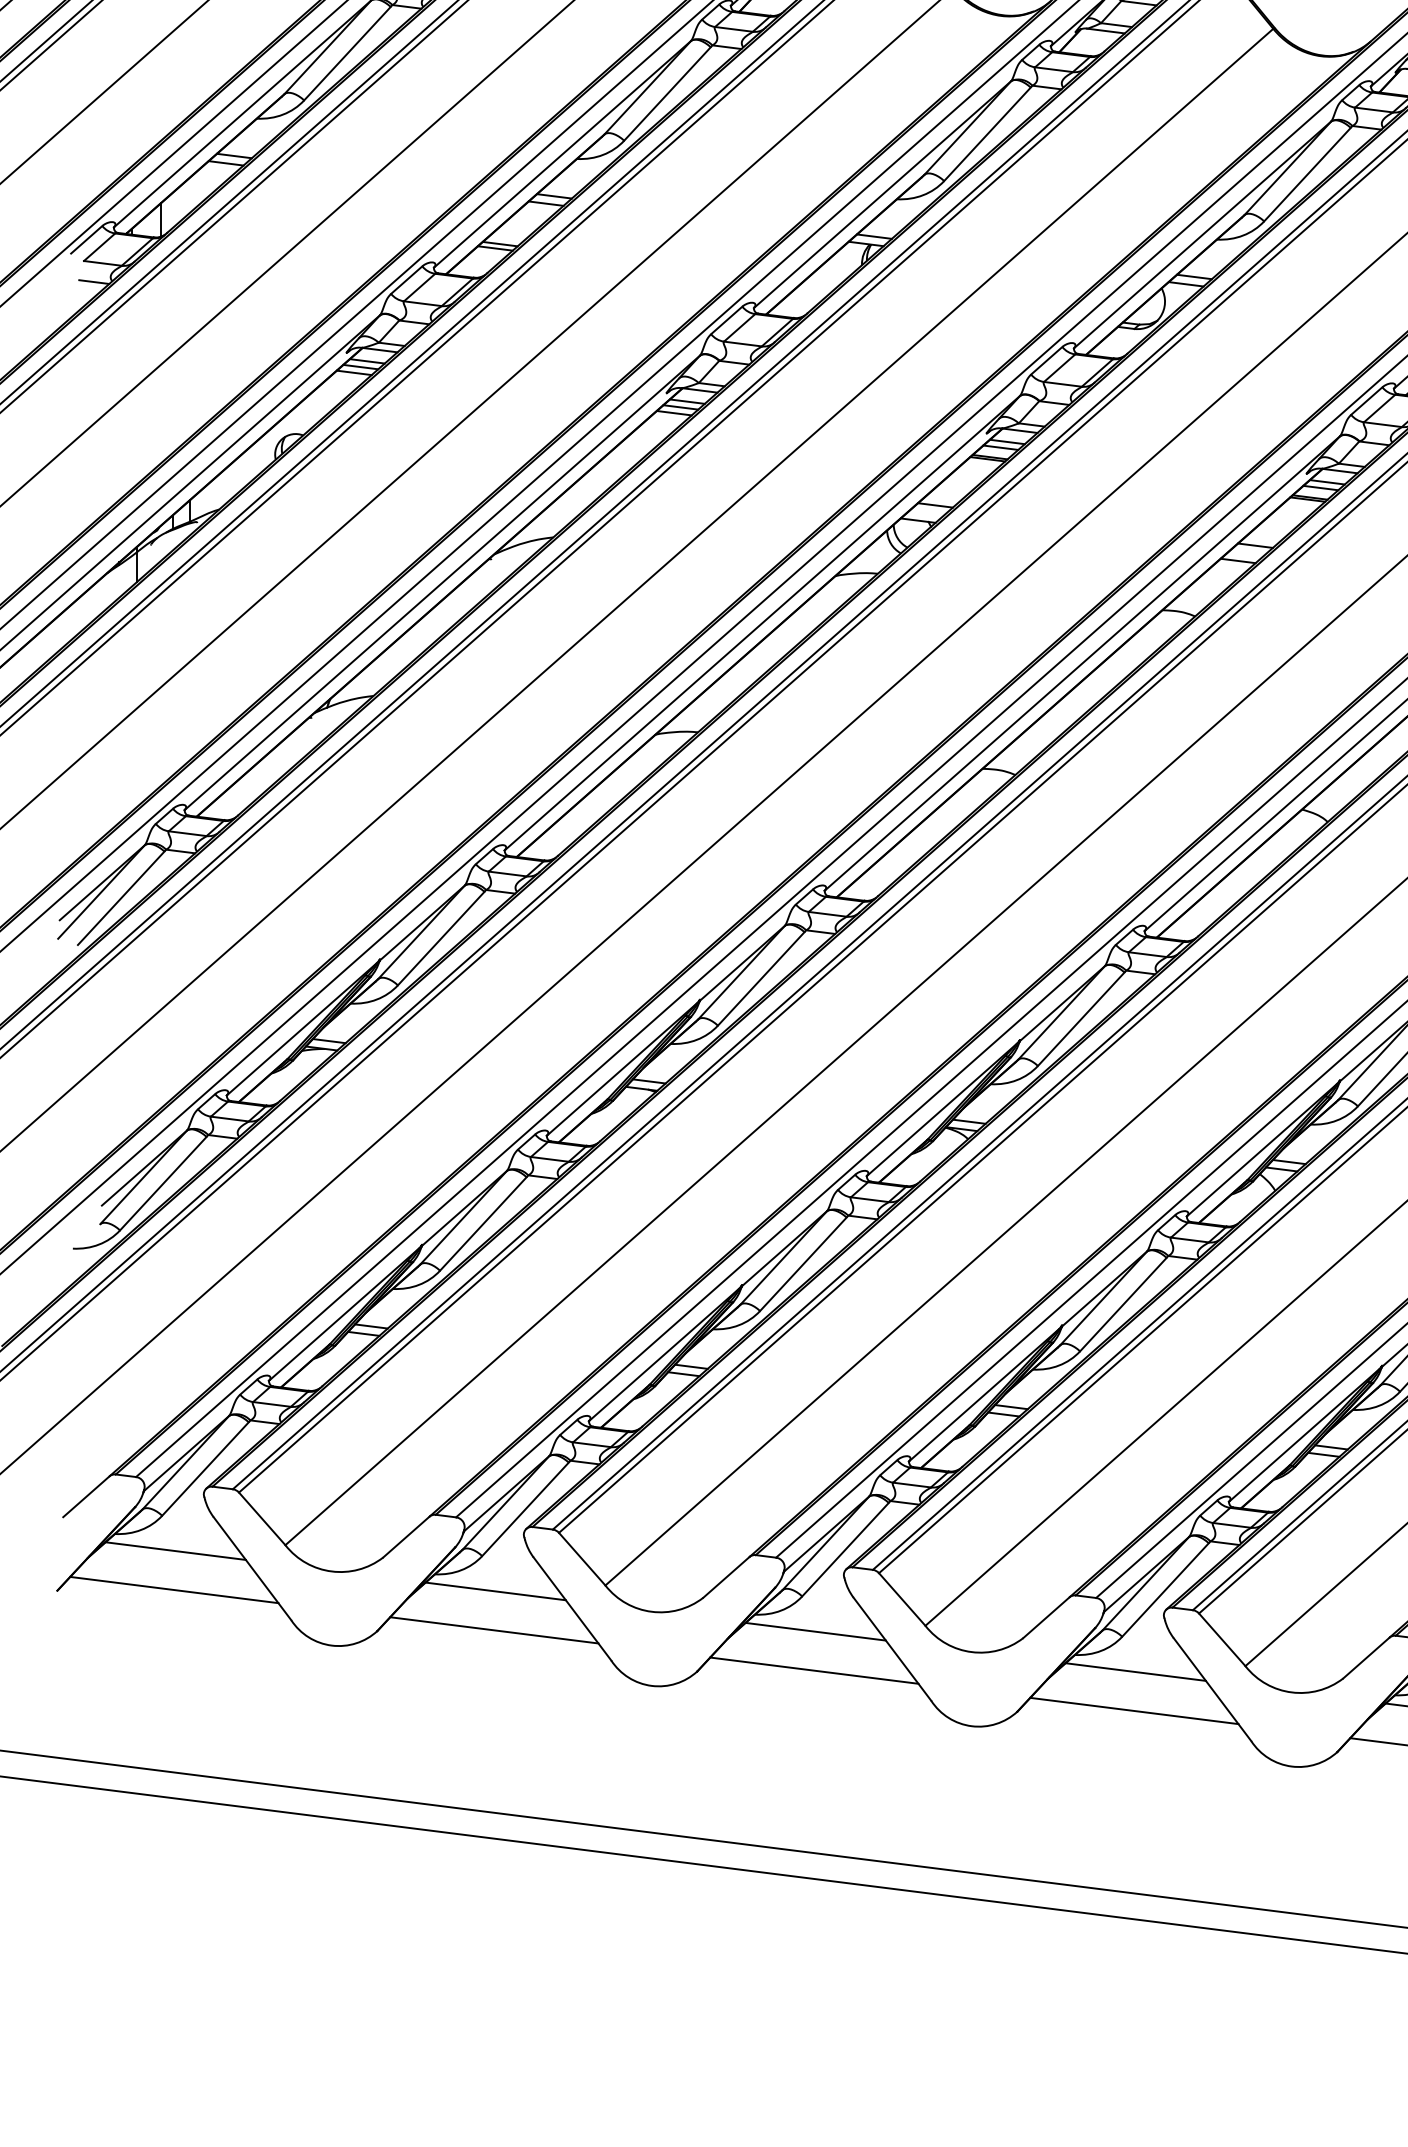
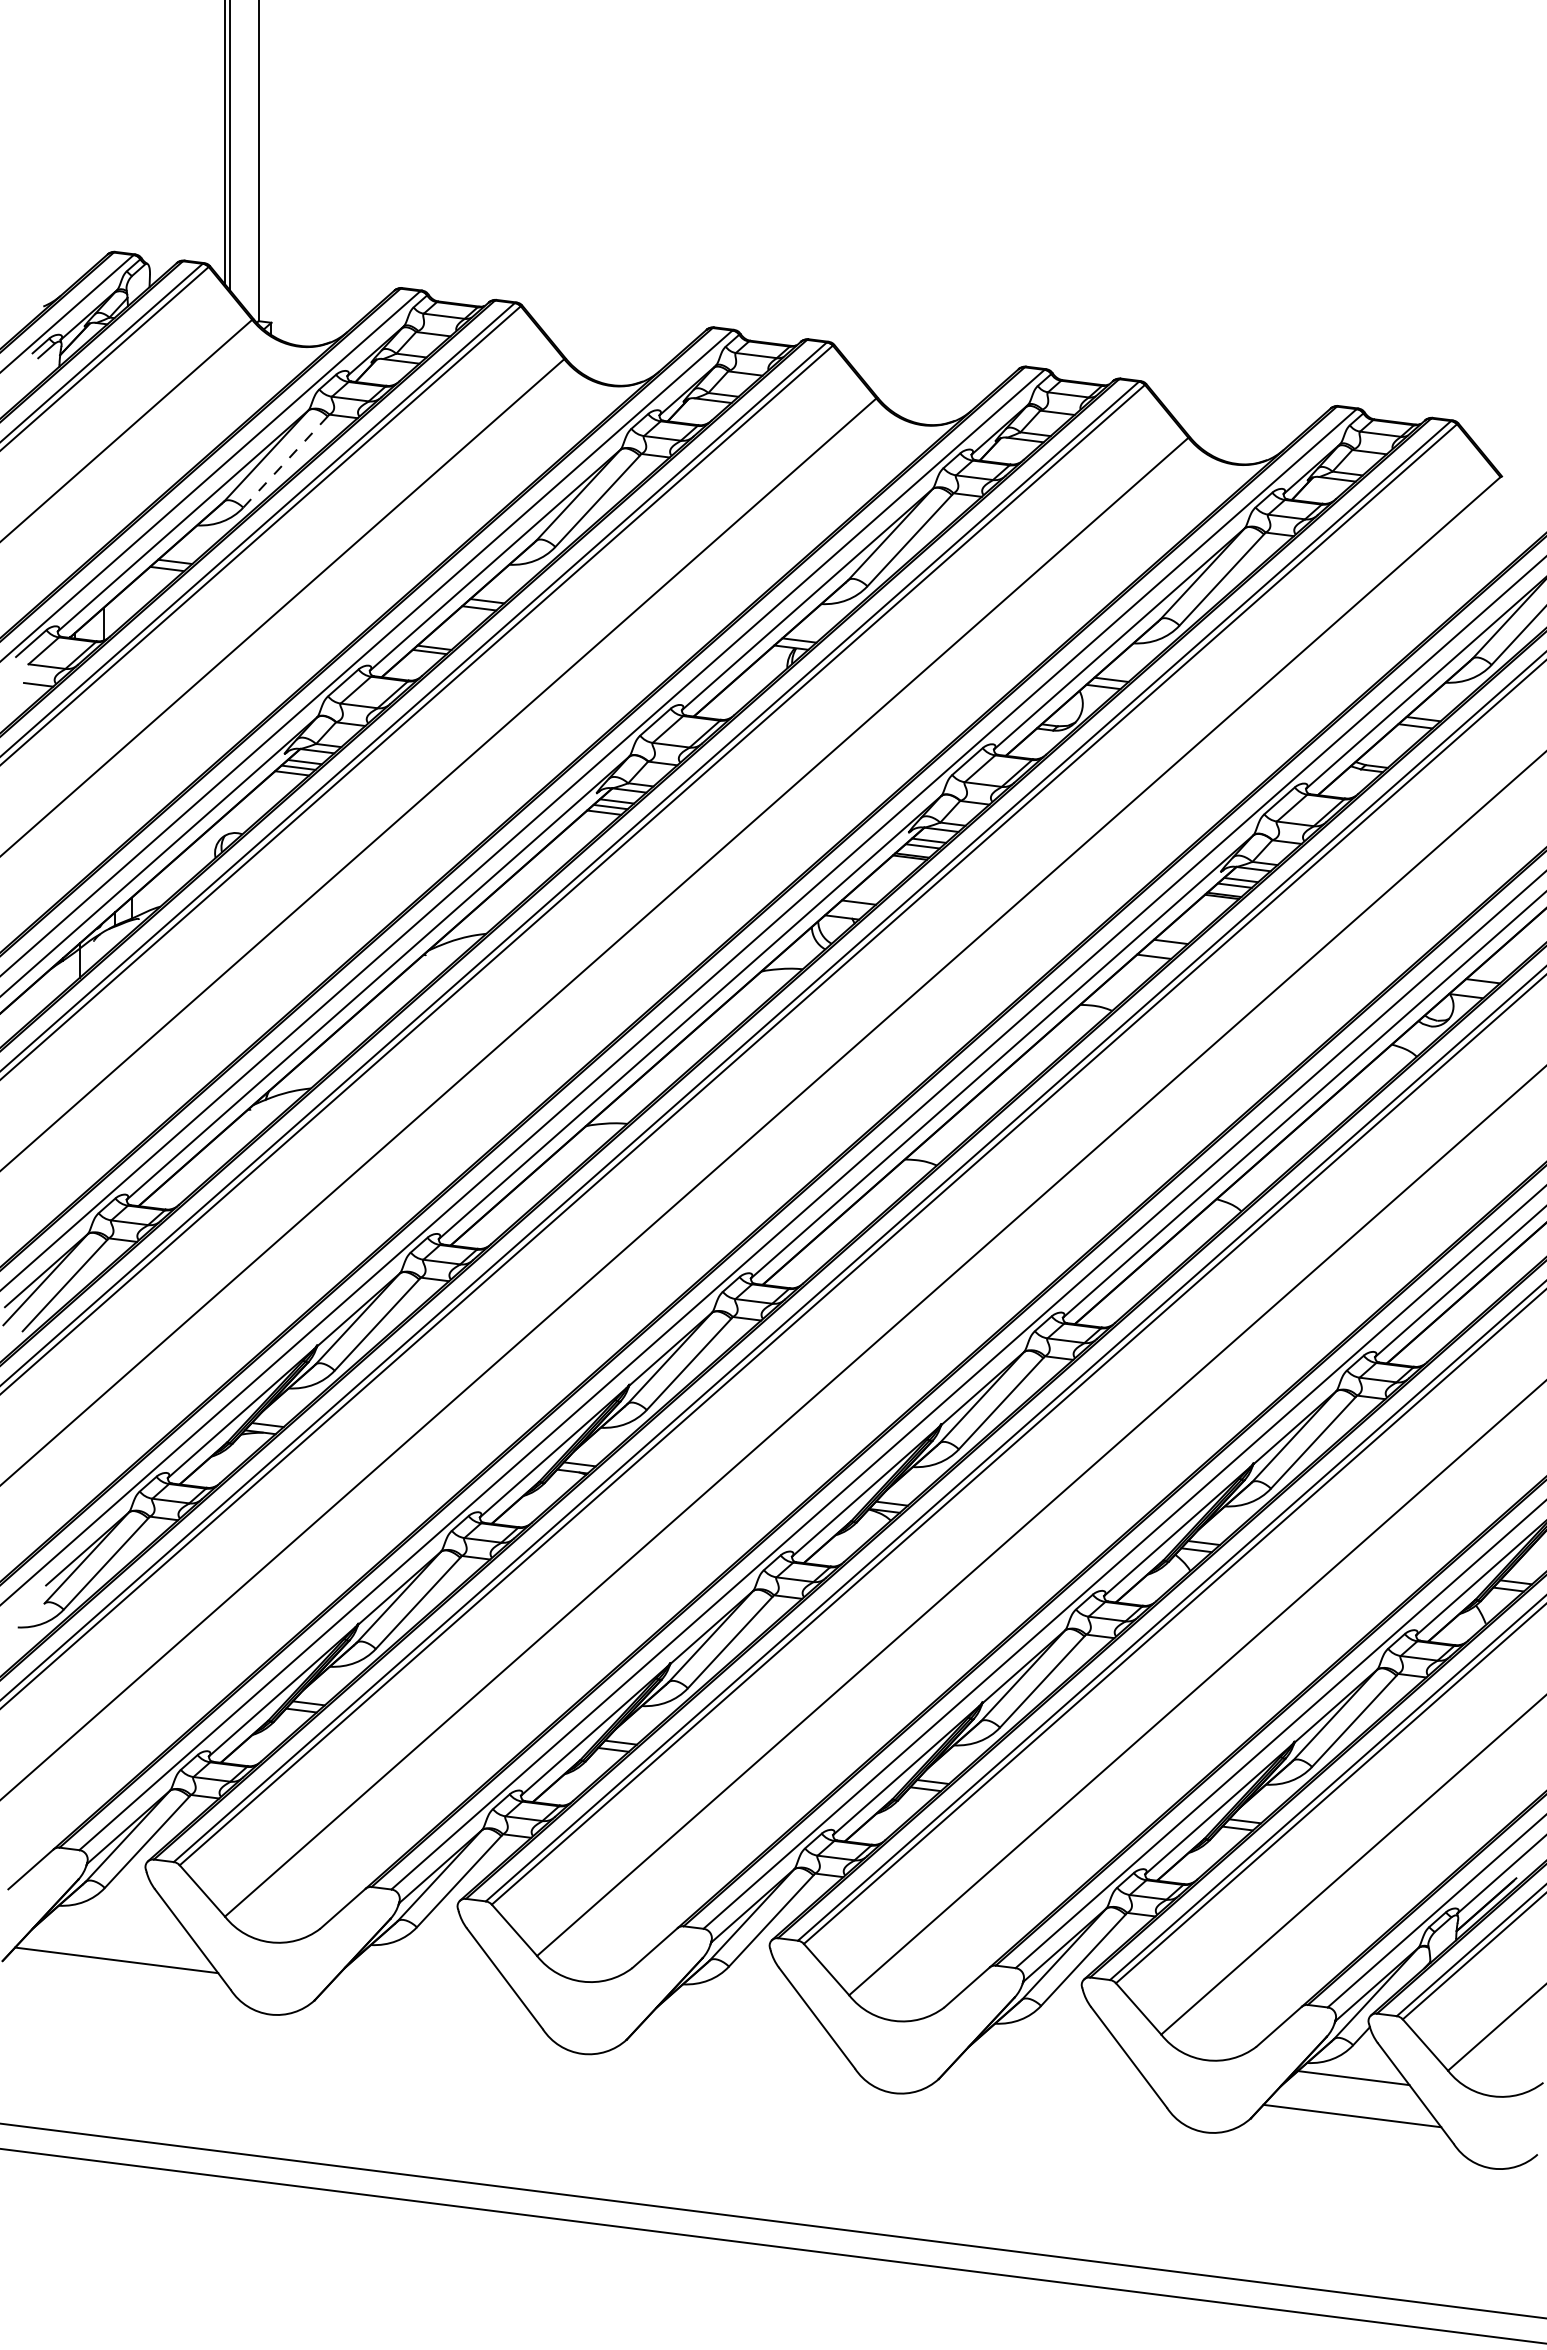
line: (347, 54) -> (285, 462), solid -> dashed
line: (175, 1551) -> (117, 1922), removed
line: (495, 1591) -> (429, 1961), removed
line: (494, 1630) -> (428, 1999), removed
line: (815, 1631) -> (741, 2000), removed
line: (813, 1670) -> (740, 2038), removed
line: (1134, 1671) -> (1053, 2039), removed
line: (1133, 1711) -> (1052, 2078), removed

